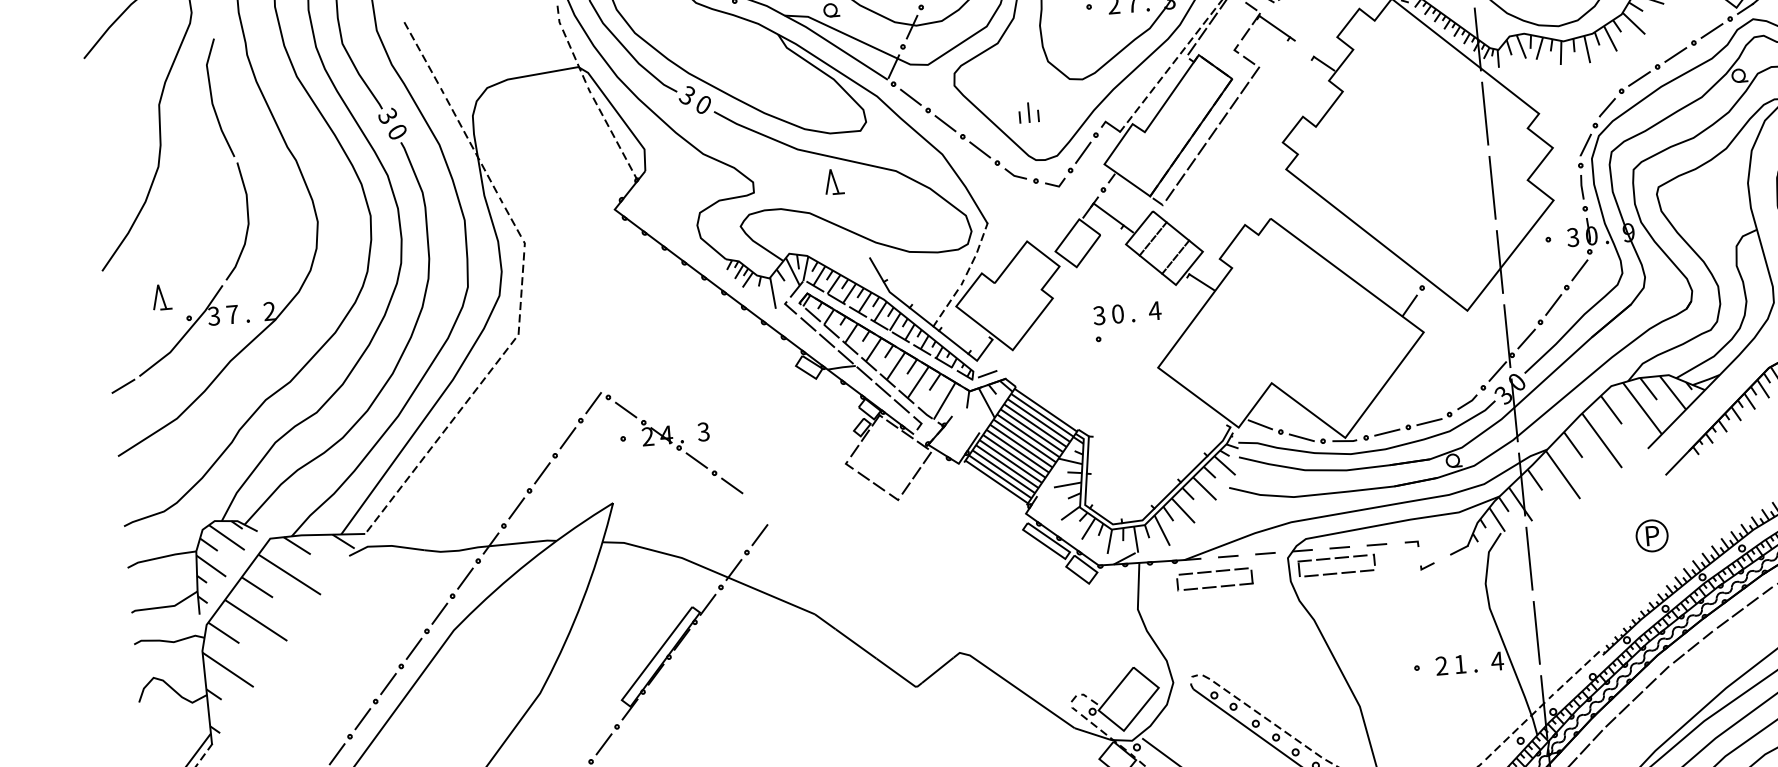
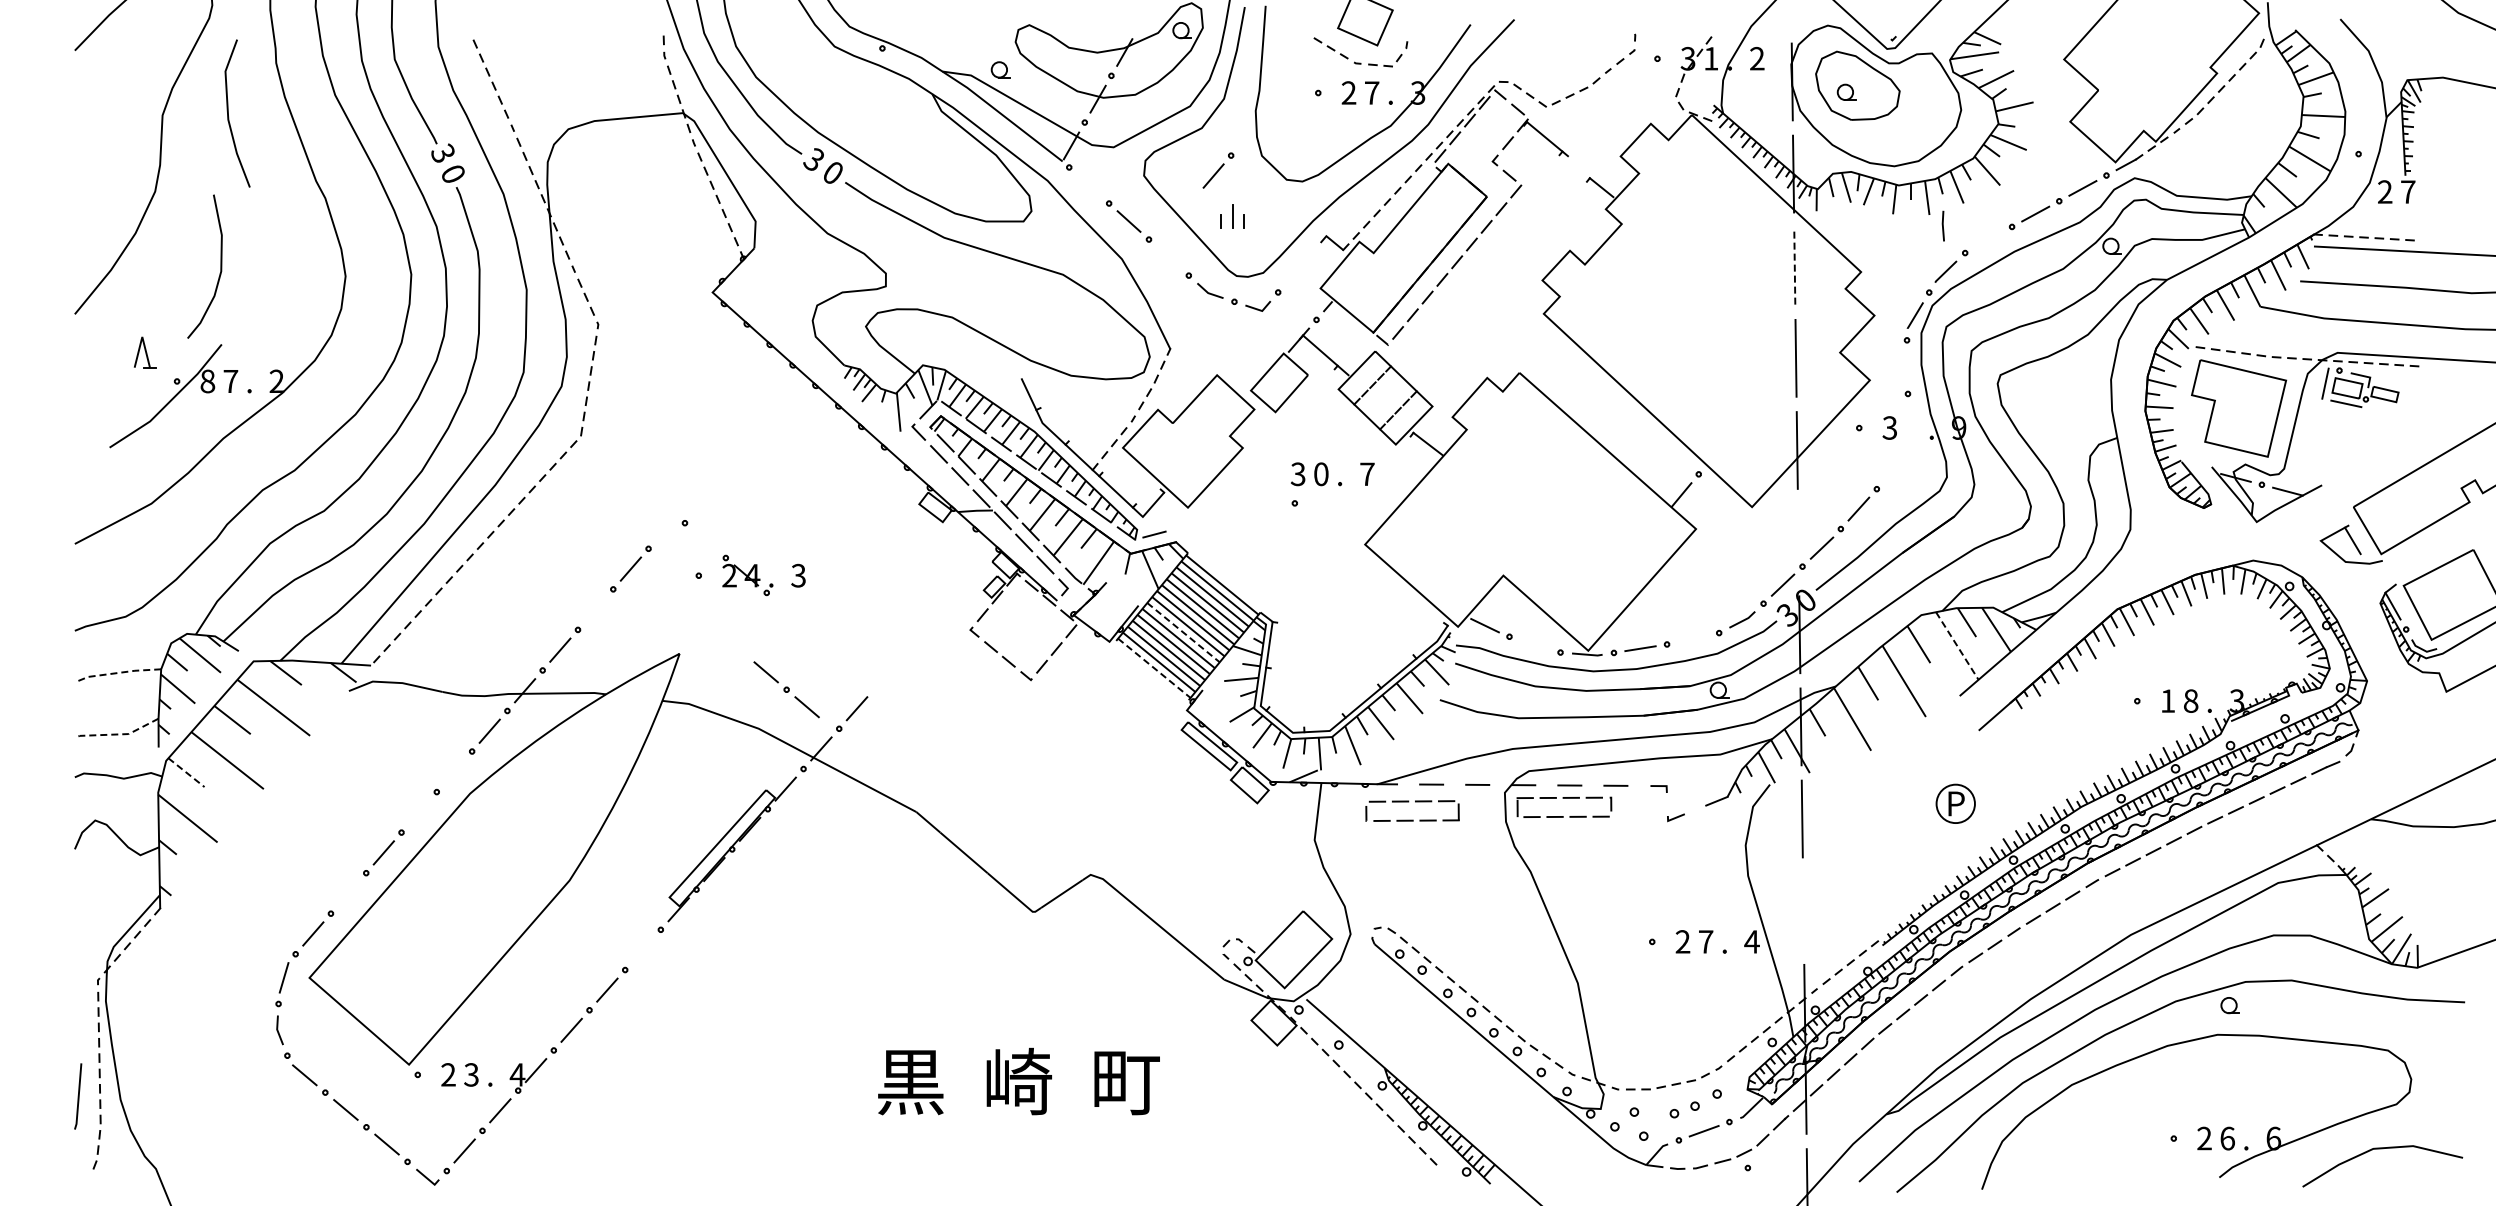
line: (1638, 78) -> (1987, 239), removed
line: (910, 97) -> (1088, 185), removed
line: (1484, 113) -> (1794, 265), solid -> dashed
part: (1086, 148) -> (1218, 170), moved
line: (979, 149) -> (1168, 257), removed
part: (833, 181) -> (985, 280), removed
line: (1581, 186) -> (1942, 225), moved
curve: (247, 219) -> (220, 266), moved
part: (1583, 249) -> (1901, 443), removed
text: (1155, 310) -> (1367, 473), 4 -> 7
text: (213, 316) -> (207, 381), 3 -> 8
line: (1507, 336) -> (1798, 542), removed
line: (123, 386) -> (88, 458), removed
line: (593, 403) -> (666, 528), removed
line: (1642, 408) -> (1957, 646), solid -> dashed
line: (626, 410) -> (705, 540), removed
line: (1429, 421) -> (1693, 639), removed
line: (1301, 437) -> (1534, 645), removed
line: (1017, 451) -> (1183, 632), solid -> dashed
line: (542, 473) -> (595, 609), removed
part: (714, 473) -> (786, 689), moved
line: (996, 482) -> (1154, 668), solid -> dashed
line: (161, 557) -> (117, 673), solid -> dashed
line: (166, 606) -> (118, 734), solid -> dashed
line: (439, 613) -> (454, 771), removed
line: (223, 632) -> (186, 772), solid -> dashed
line: (1536, 632) -> (1803, 910), removed
line: (414, 648) -> (419, 811), removed
text: (1460, 664) -> (1706, 941), 1 -> 7
line: (362, 719) -> (348, 893), removed
line: (603, 744) -> (642, 949), removed

